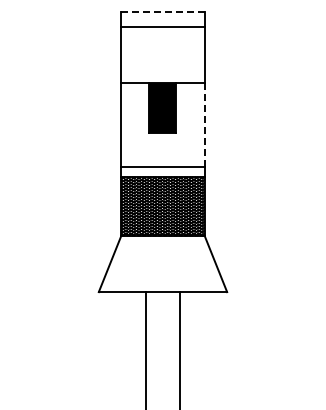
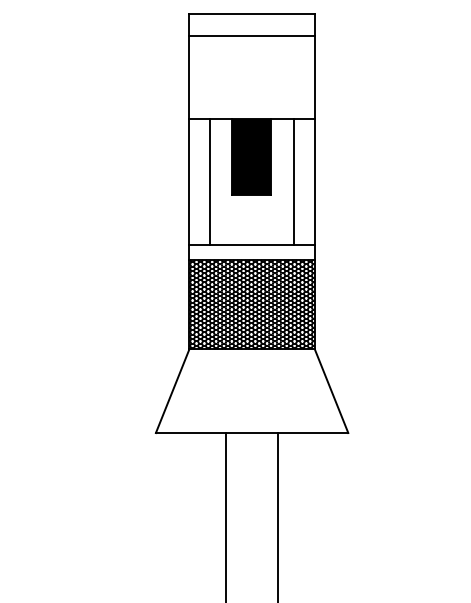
line: (163, 12) -> (252, 13), dashed -> solid
line: (135, 124) -> (210, 181), added
line: (190, 124) -> (293, 181), added
line: (204, 124) -> (314, 181), dashed -> solid

